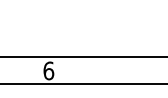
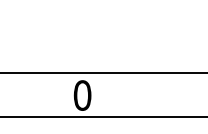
text: (48, 70) -> (82, 94), 6 -> 0

